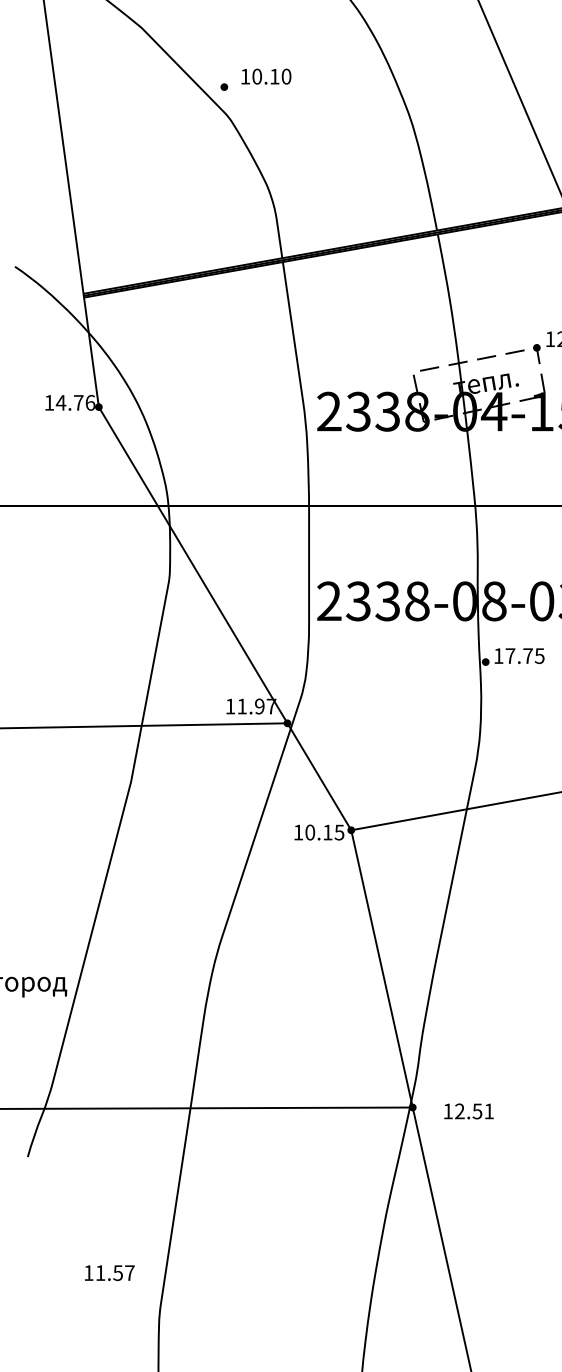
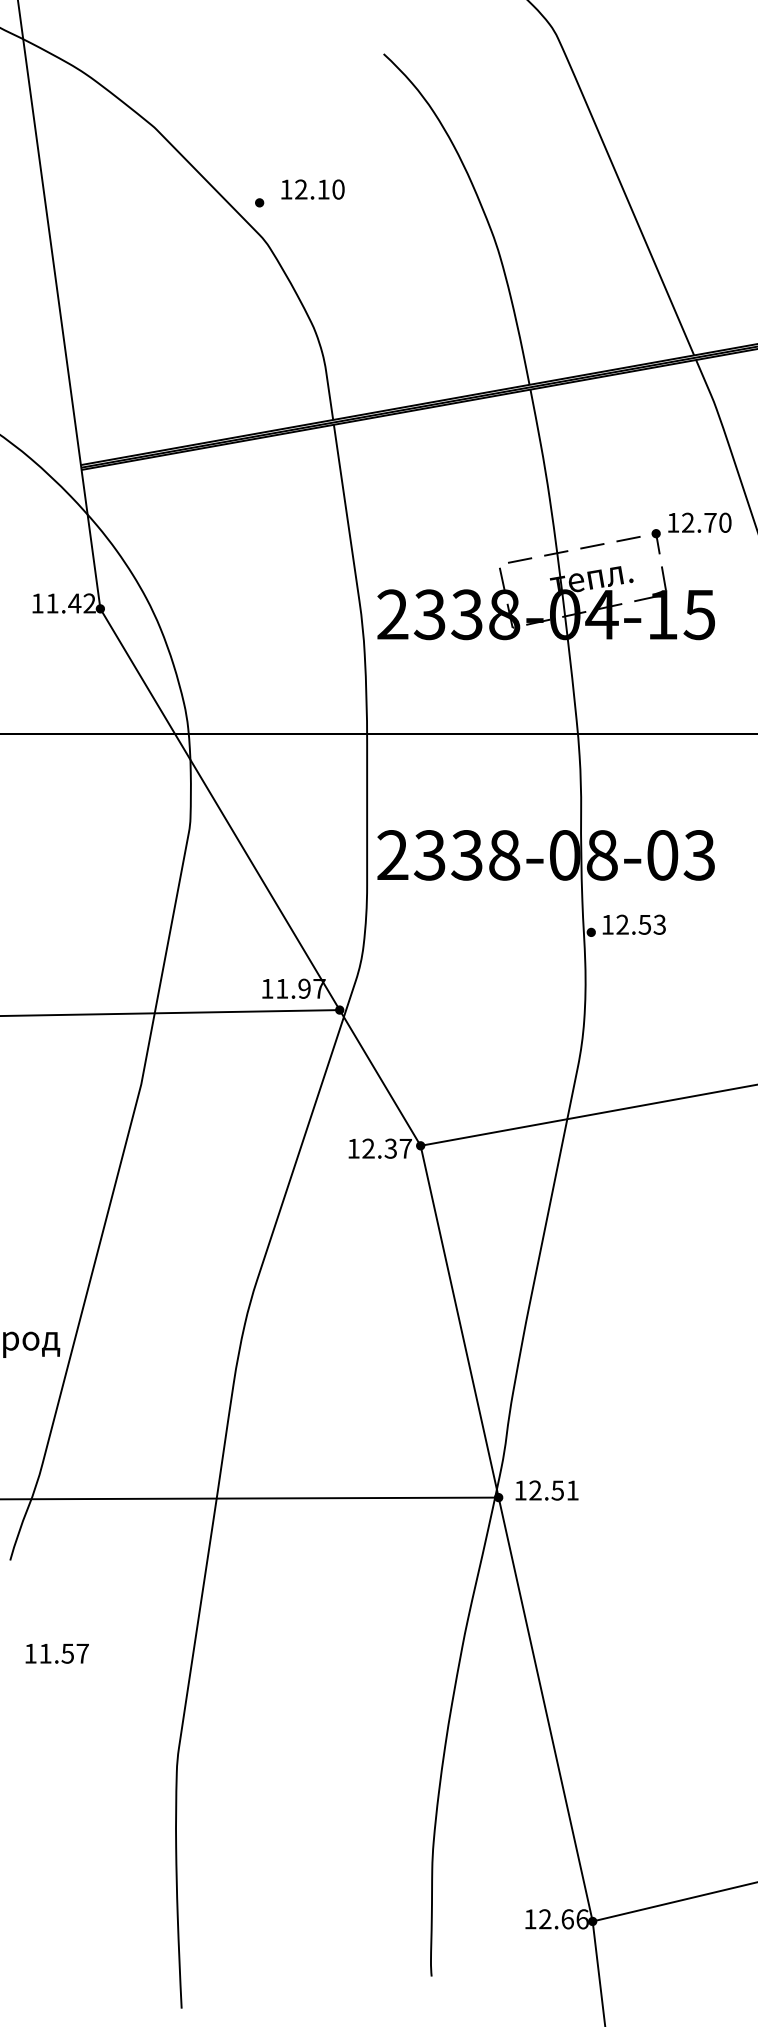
text: (257, 76) -> (301, 189), 10.10 -> 12.10
text: (75, 402) -> (70, 603), 14.76 -> 11.42
text: (524, 655) -> (640, 924), 17.75 -> 12.53
text: (324, 832) -> (386, 1148), 10.15 -> 12.37
text: (468, 1111) -> (546, 1490), moved
text: (109, 1272) -> (56, 1653), moved

